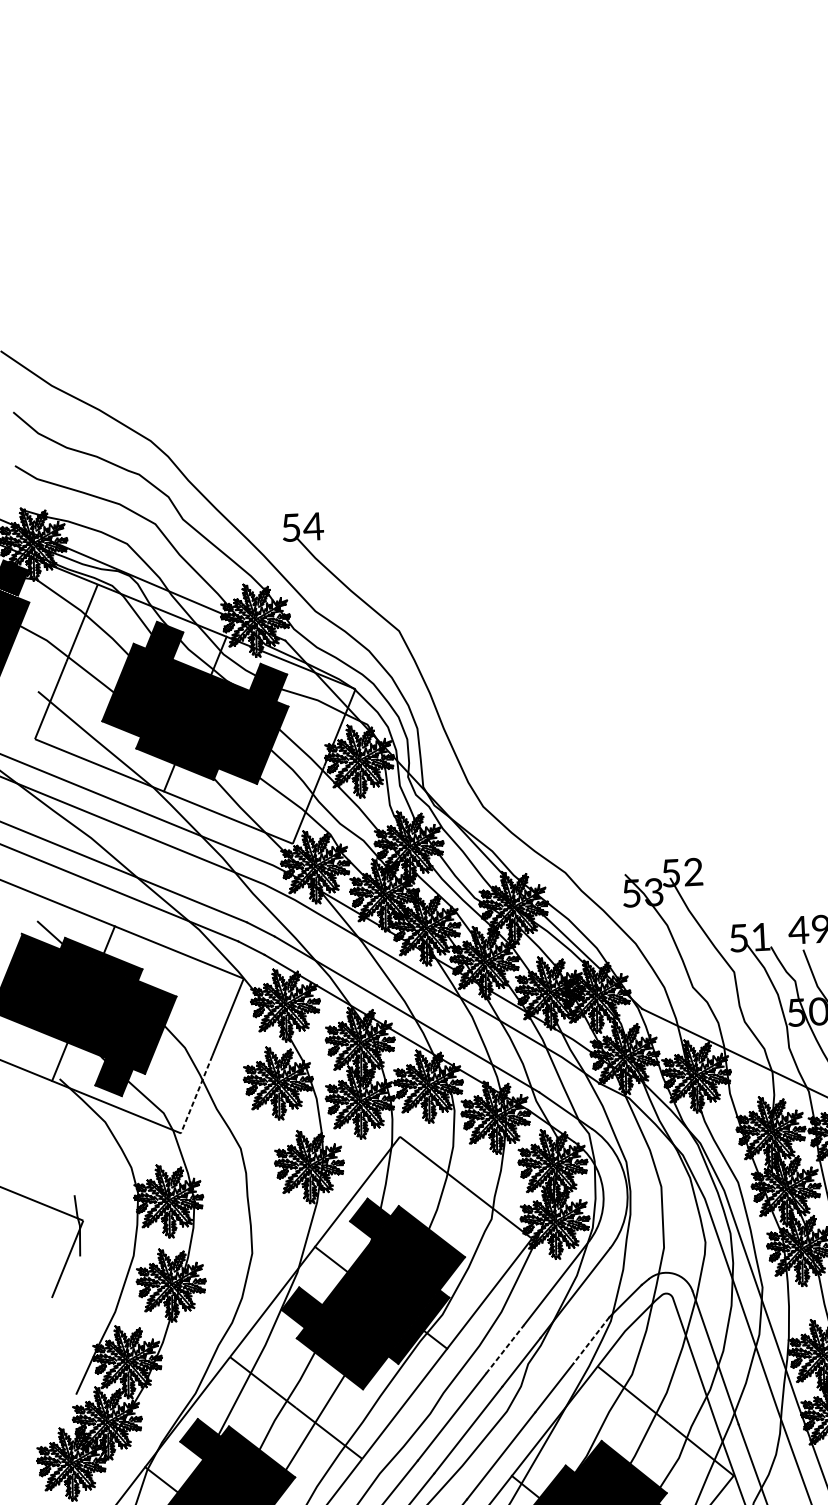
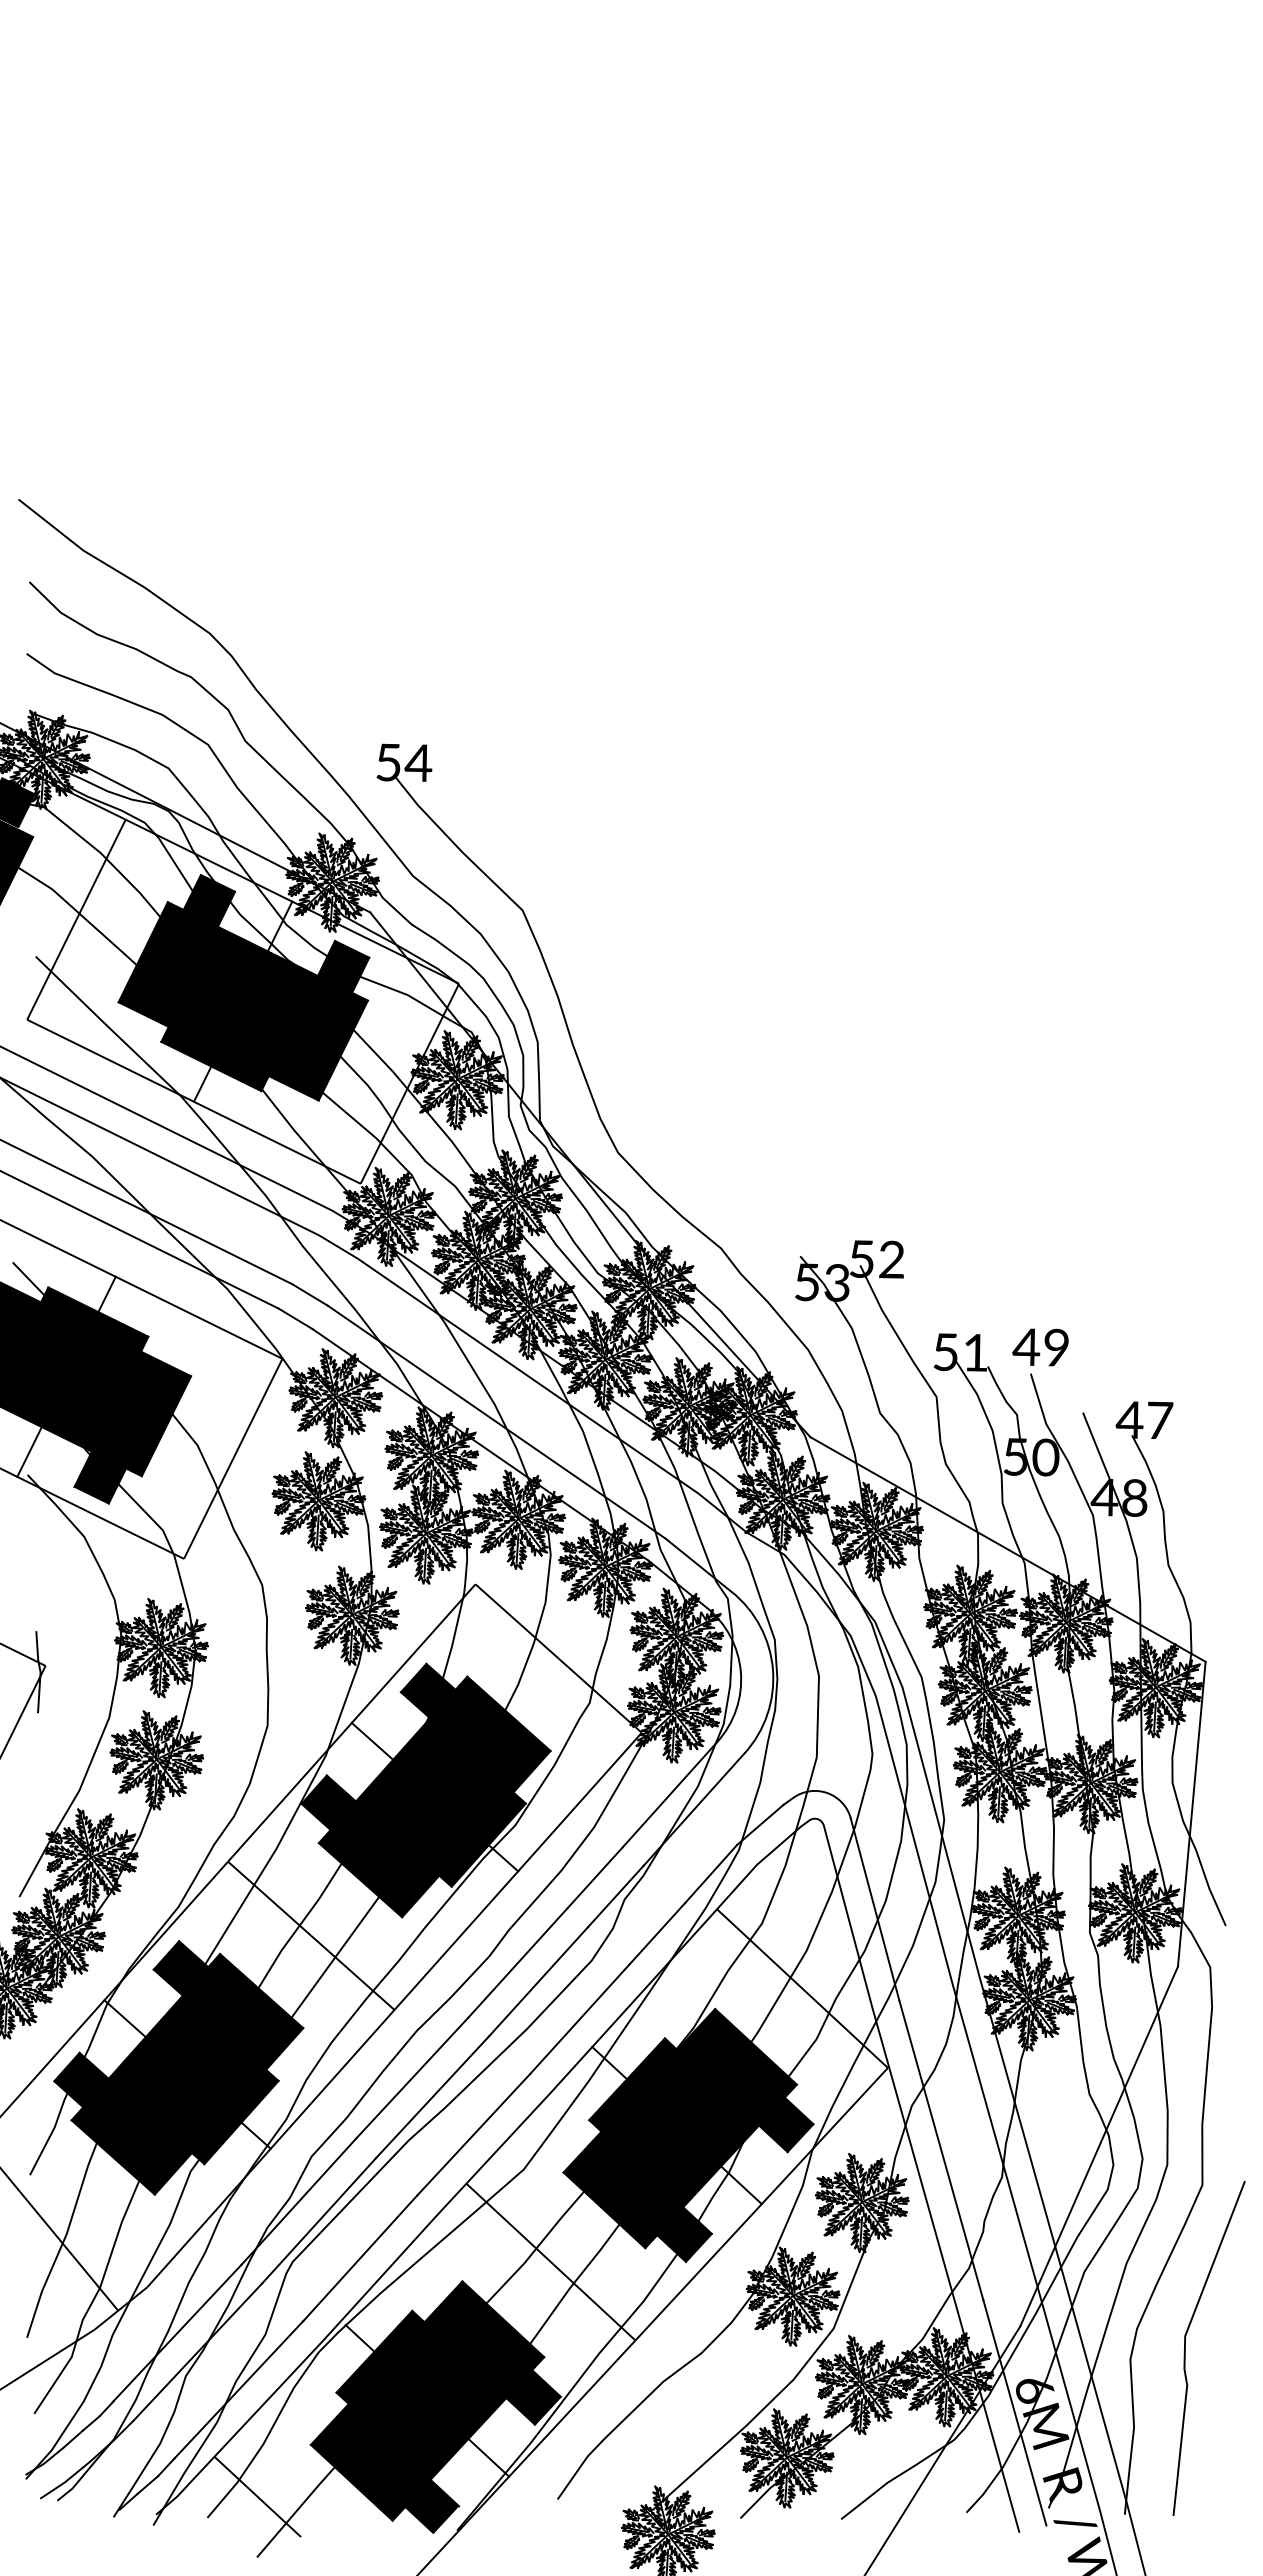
line: (196, 1094) -> (208, 1508), dashed -> solid
line: (590, 1340) -> (710, 1874), dashed -> solid
line: (505, 1349) -> (595, 1877), dashed -> solid

